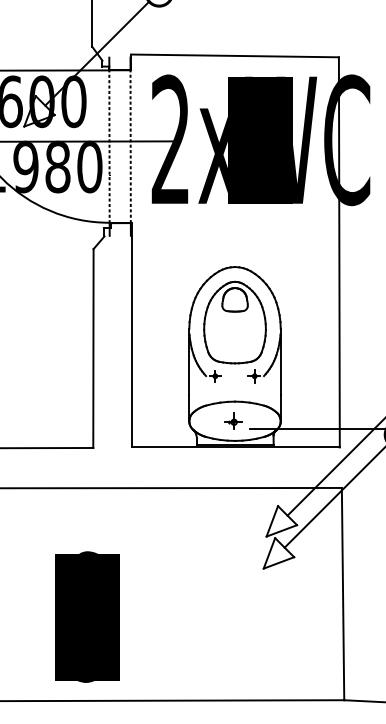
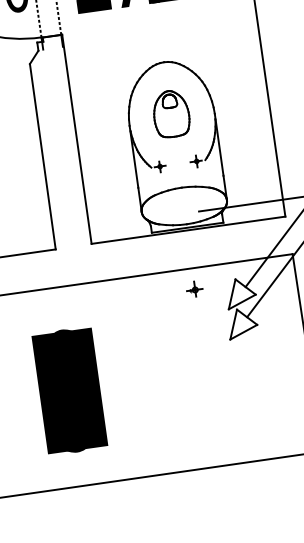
part: (234, 322) -> (170, 113), size x0.6
part: (233, 420) -> (194, 288), moved
text: (87, 616) -> (70, 390), moved

